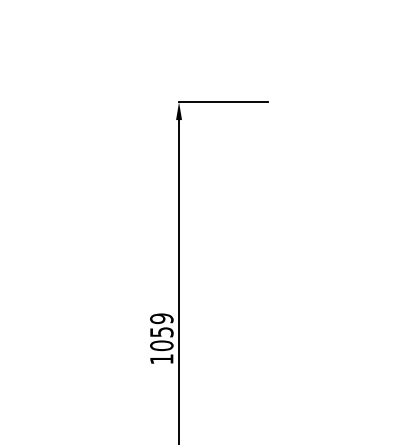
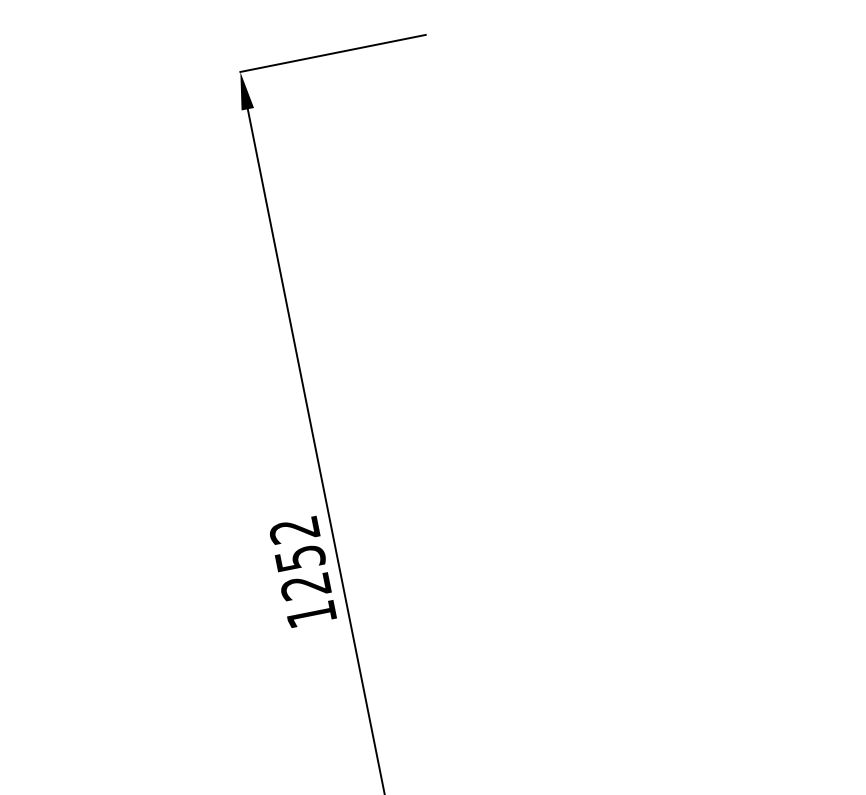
text: (161, 332) -> (299, 558), 1059 -> 1252

